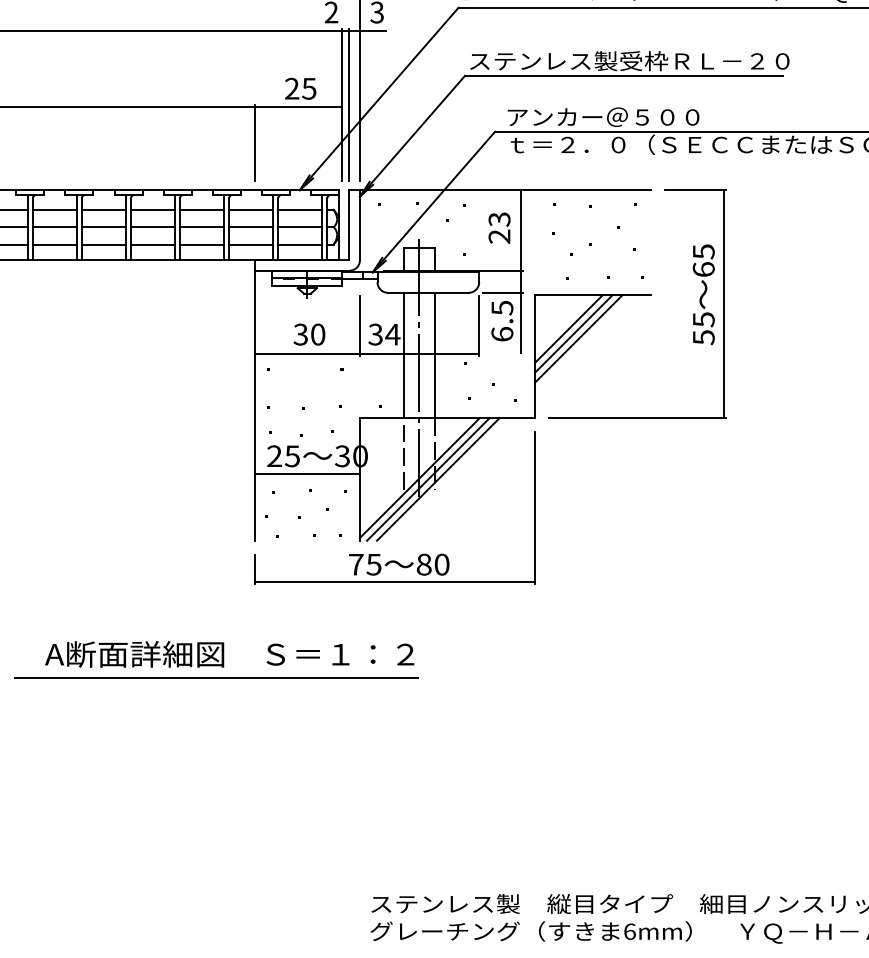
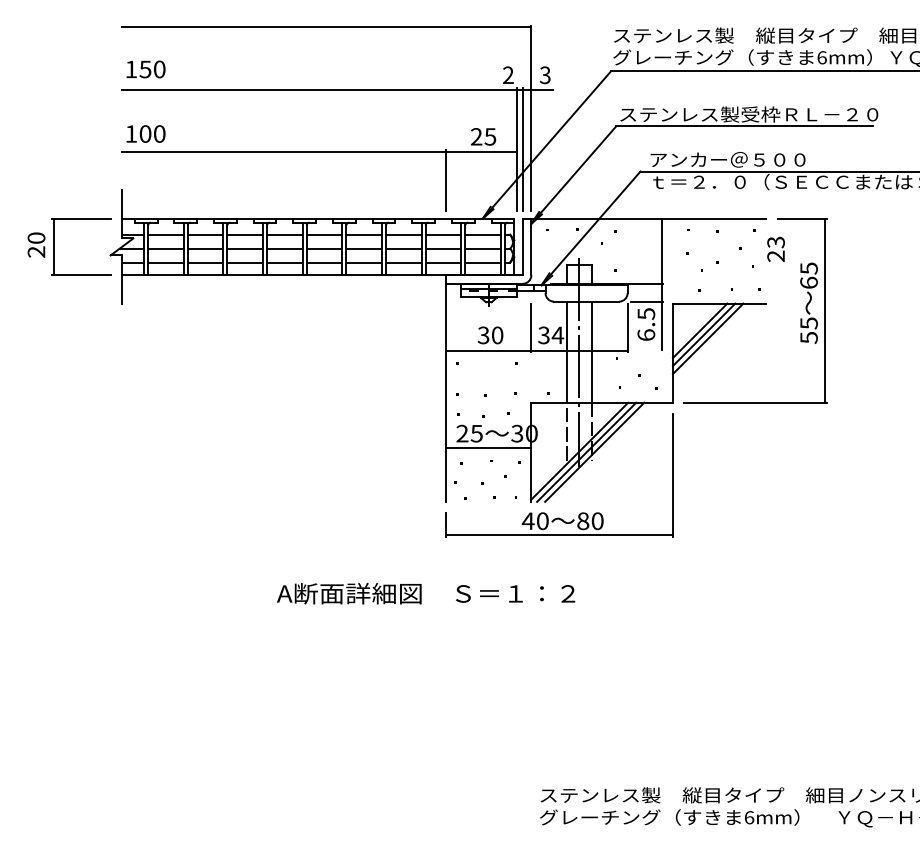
text: (498, 228) -> (775, 249), moved
text: (363, 563) -> (534, 520), 75 -> 40
line: (216, 677) -> (415, 612), removed

